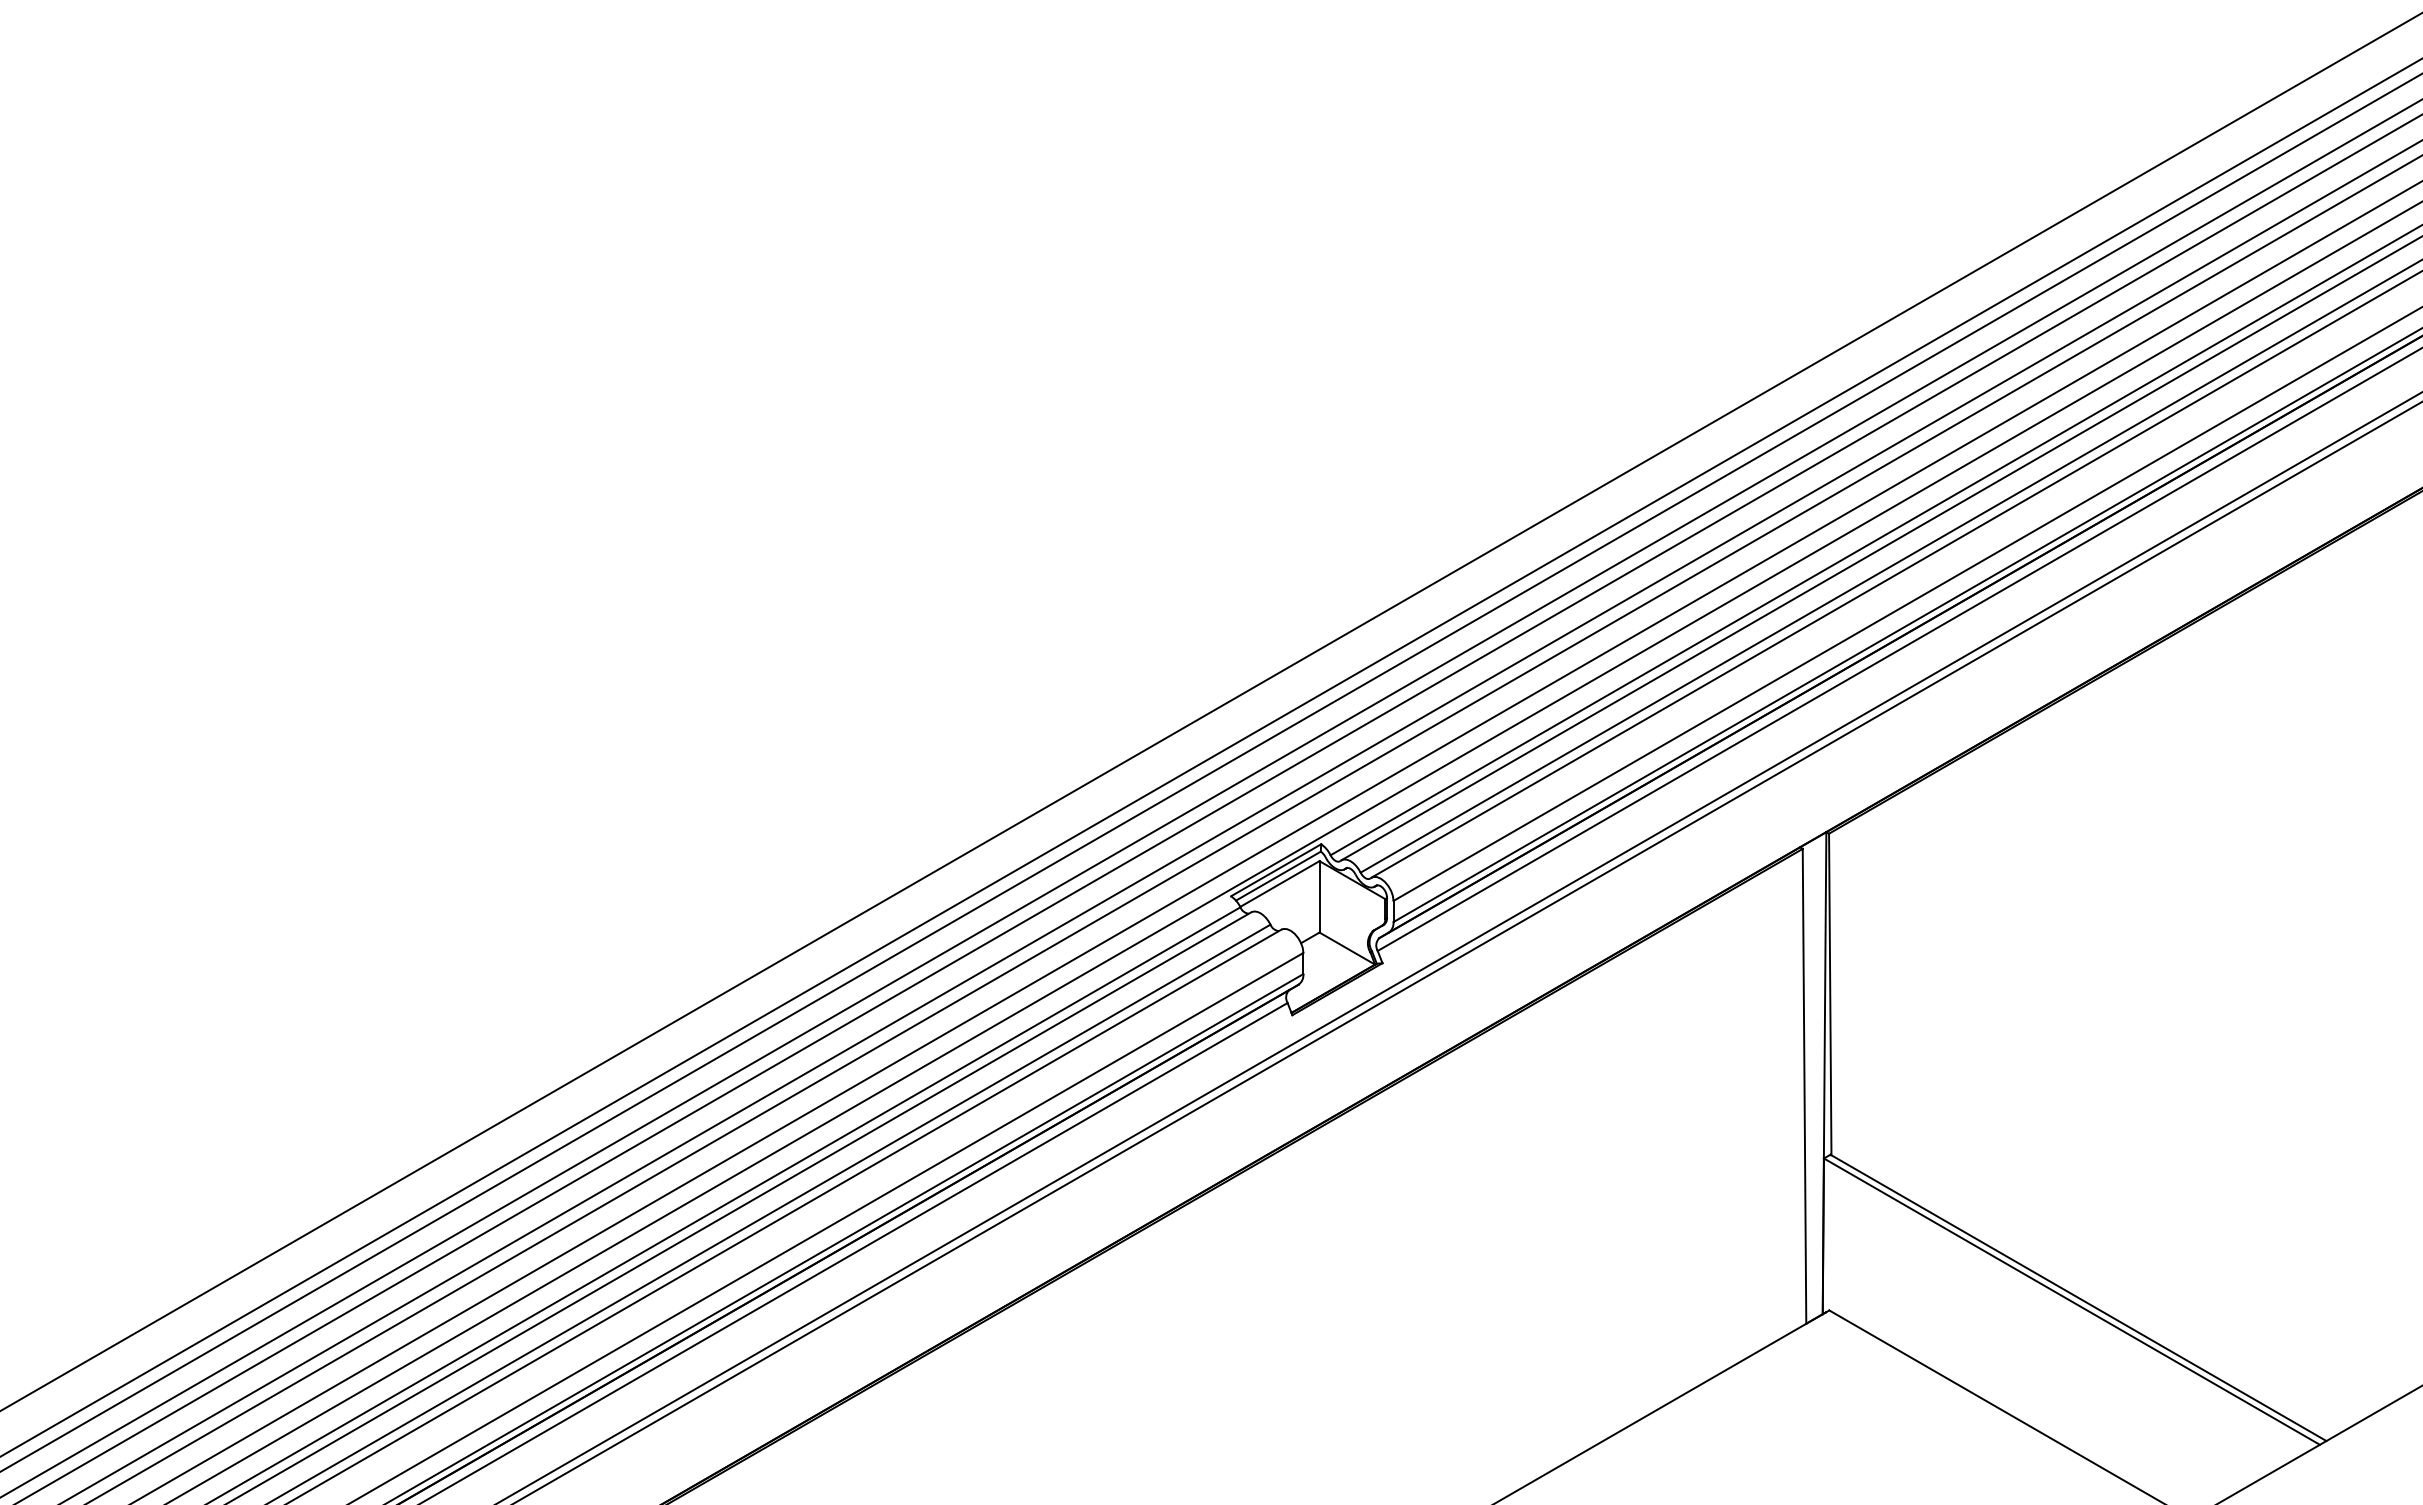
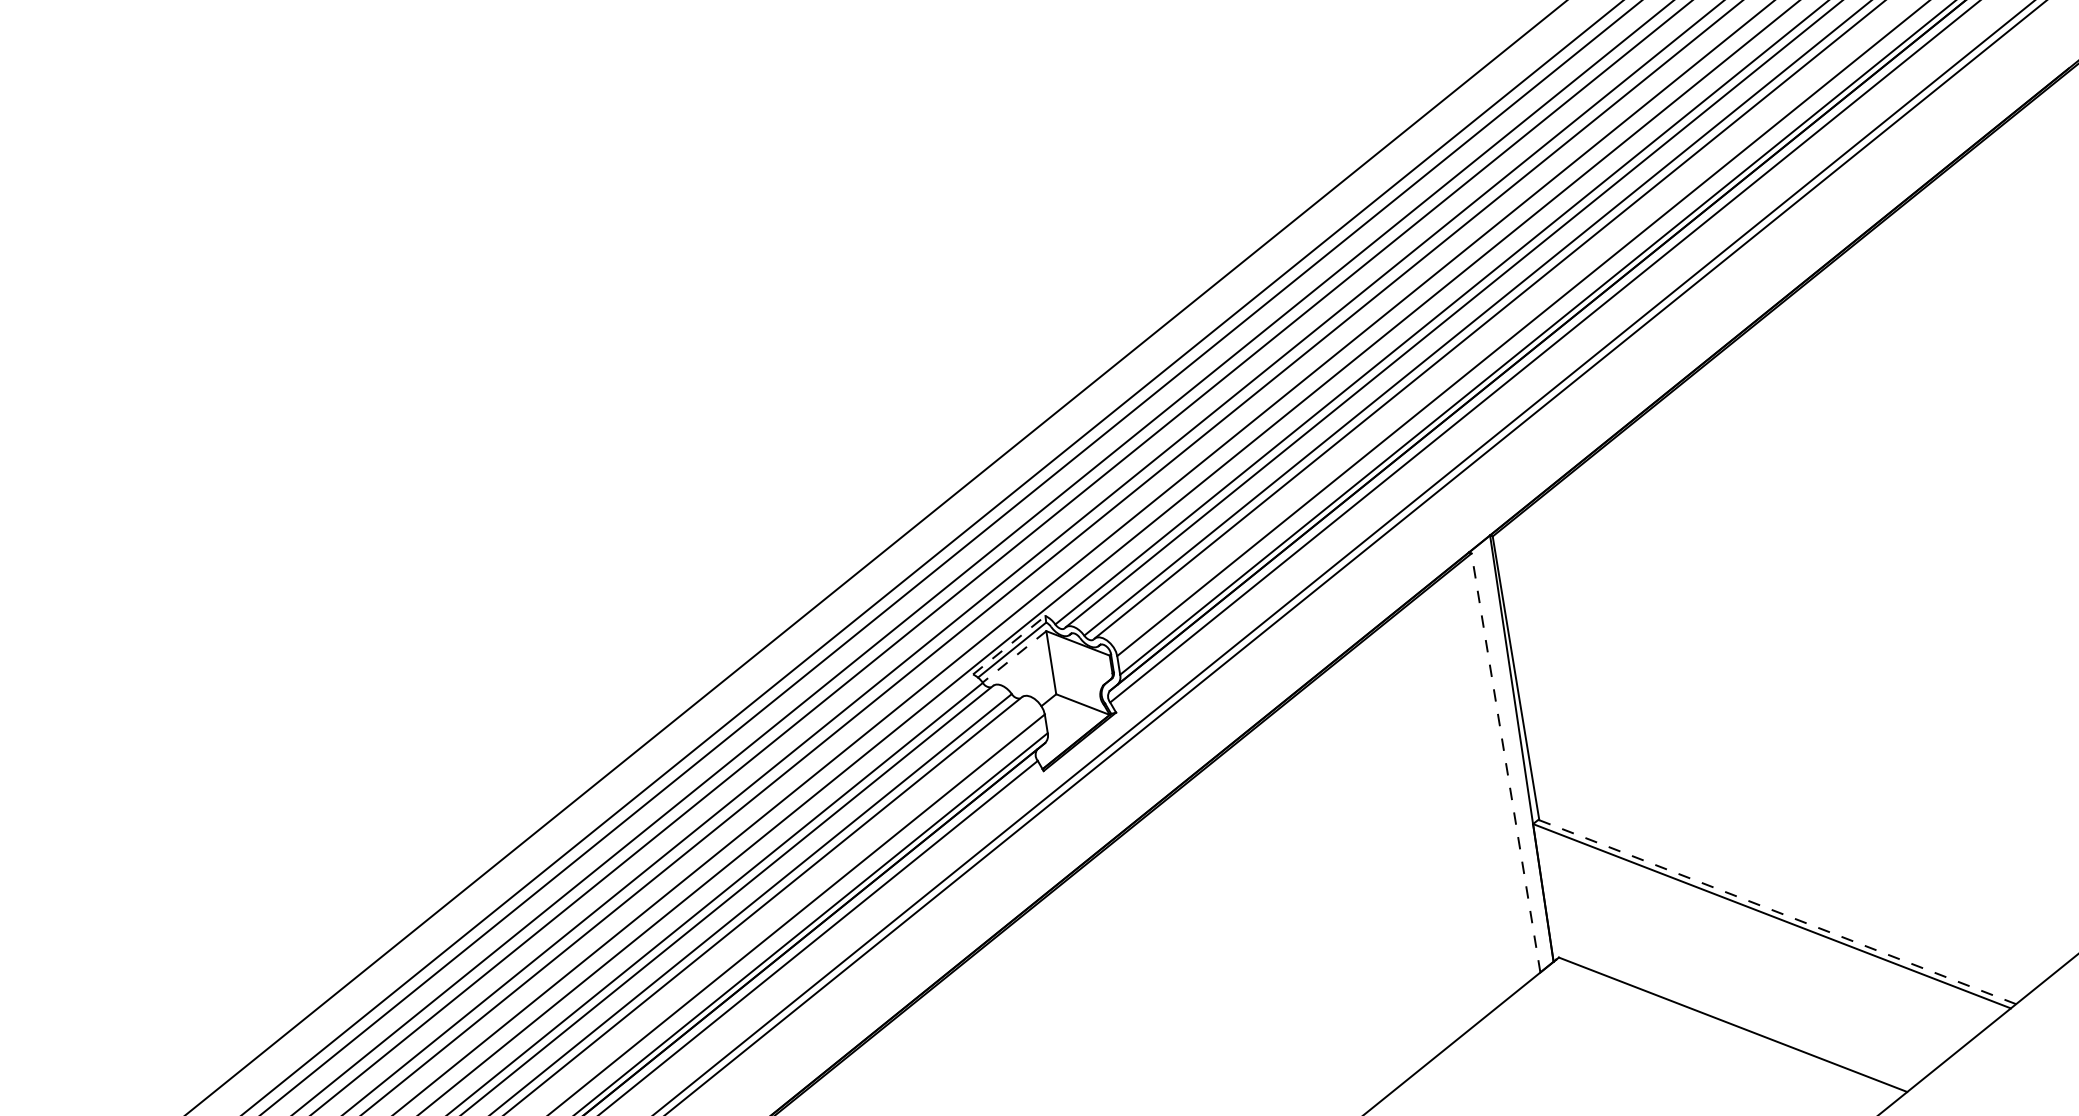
line: (1276, 870) -> (1009, 645), solid -> dashed
line: (1279, 884) -> (1014, 657), solid -> dashed
line: (1804, 1085) -> (1505, 762), solid -> dashed
line: (2078, 1297) -> (1777, 911), solid -> dashed

